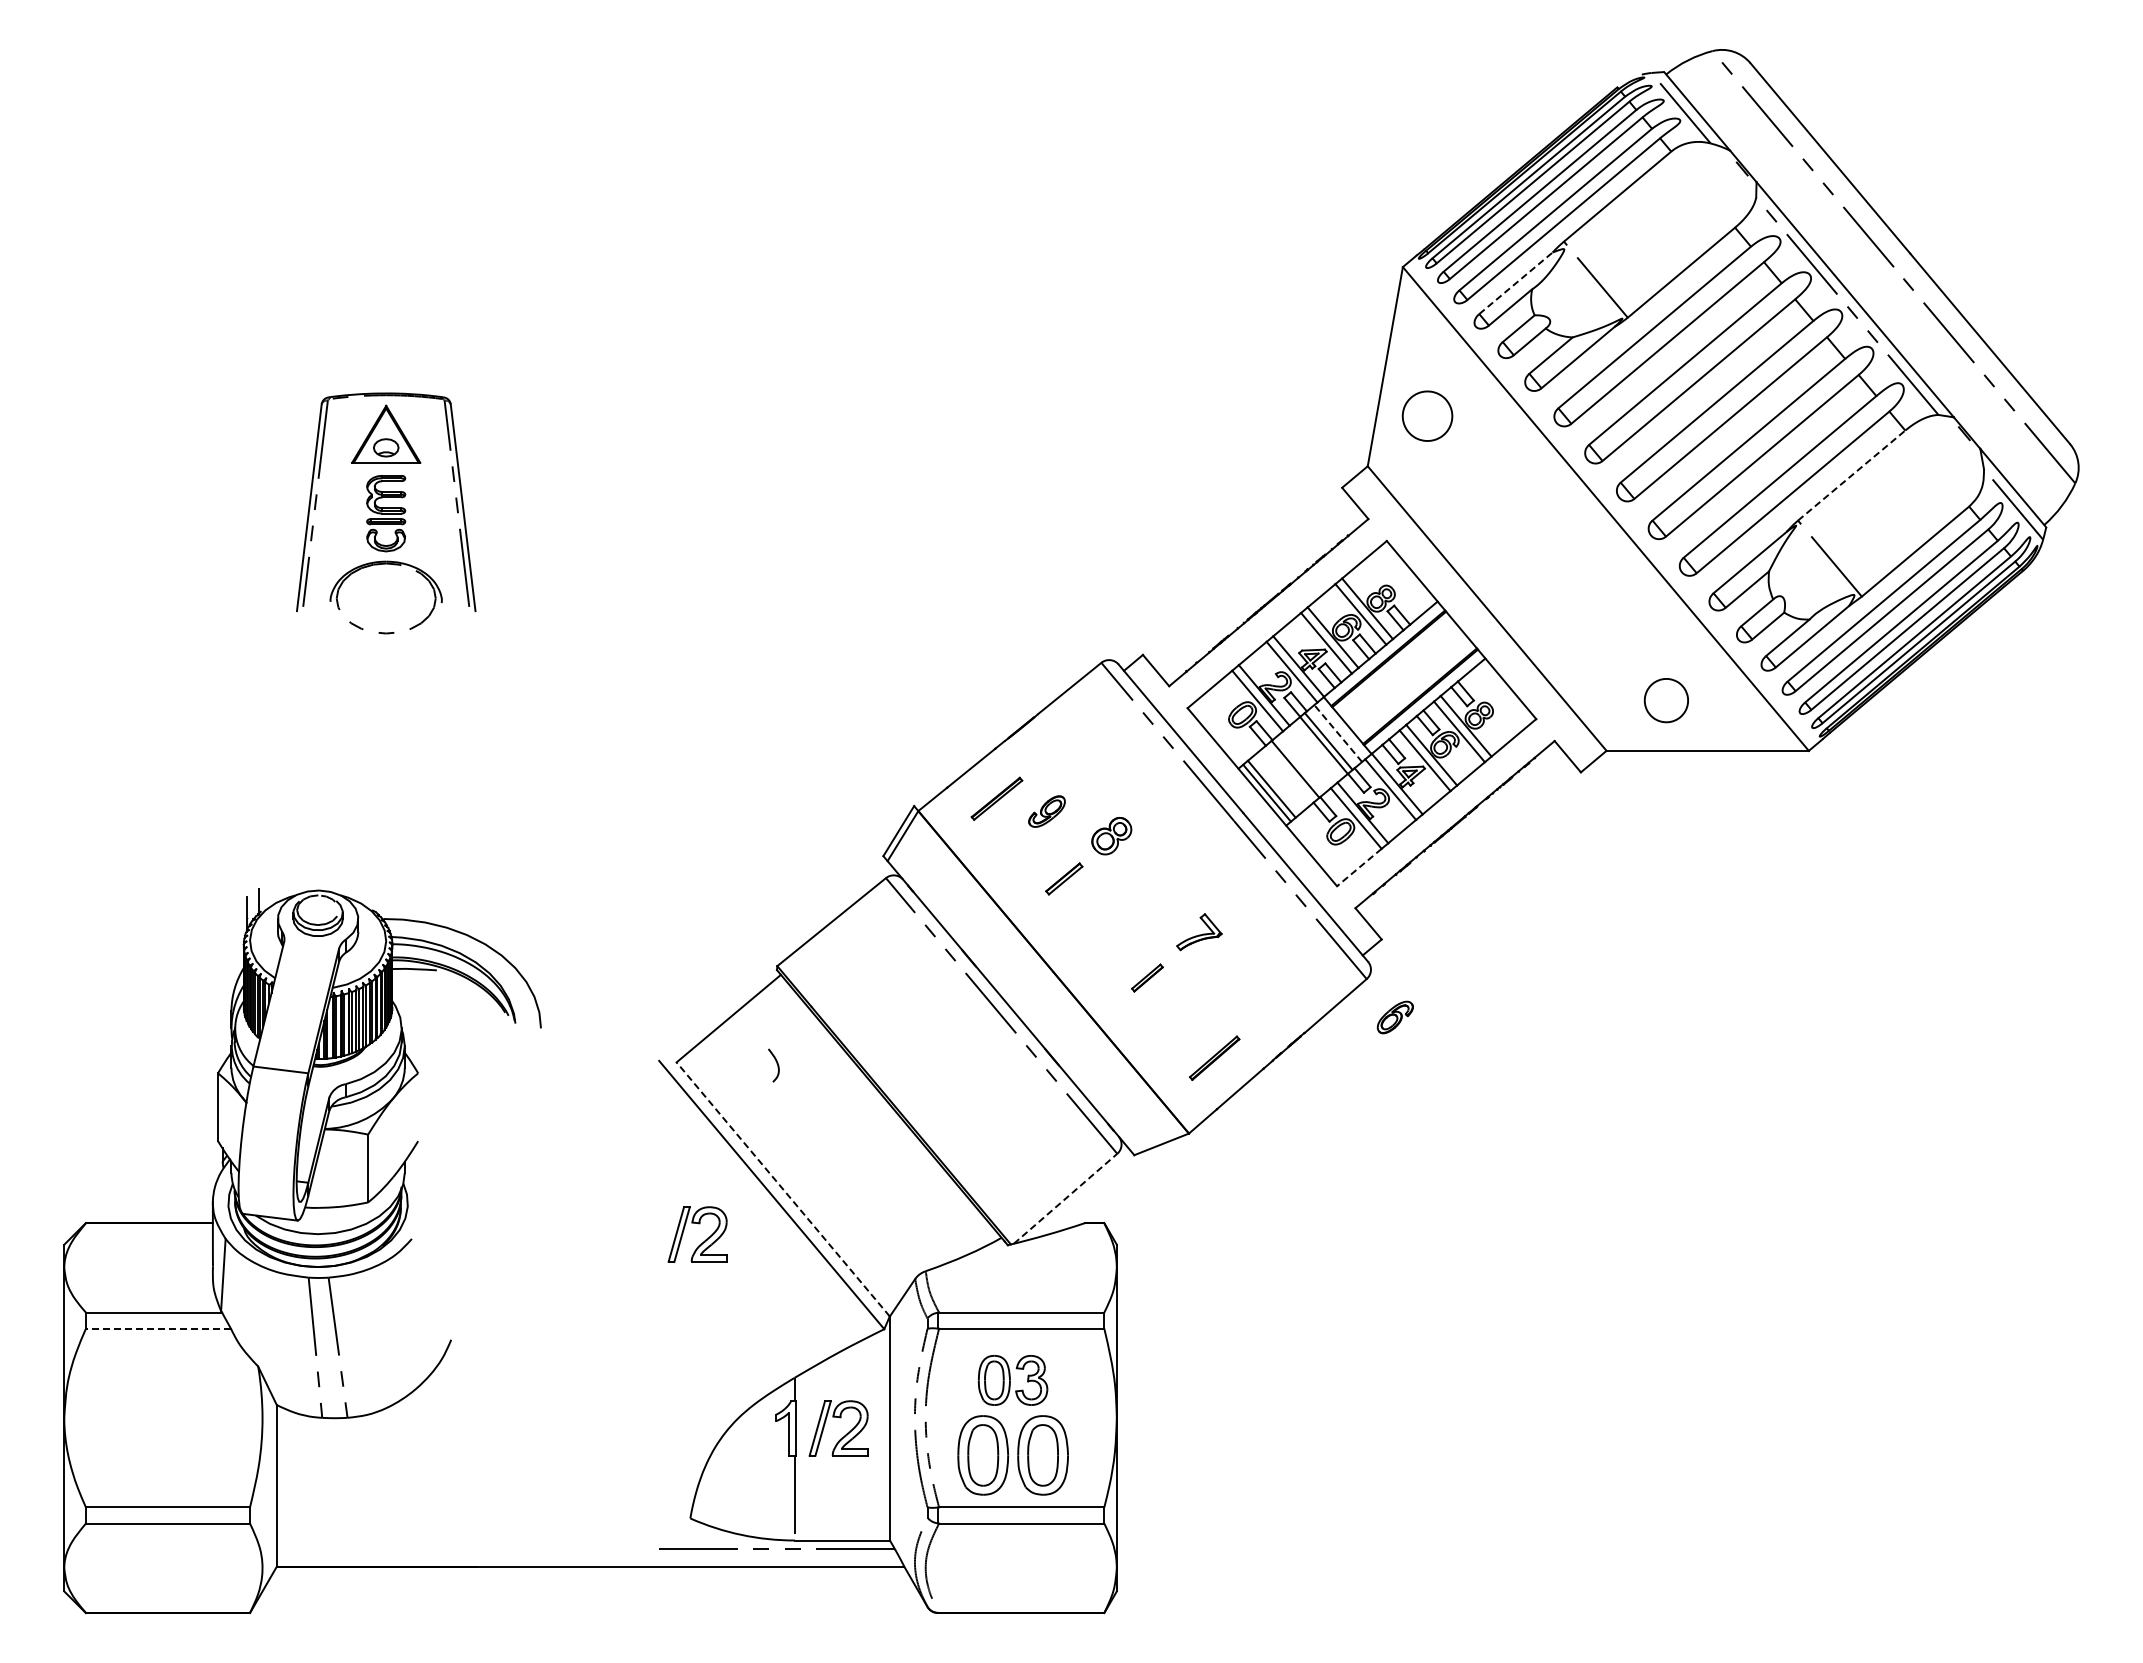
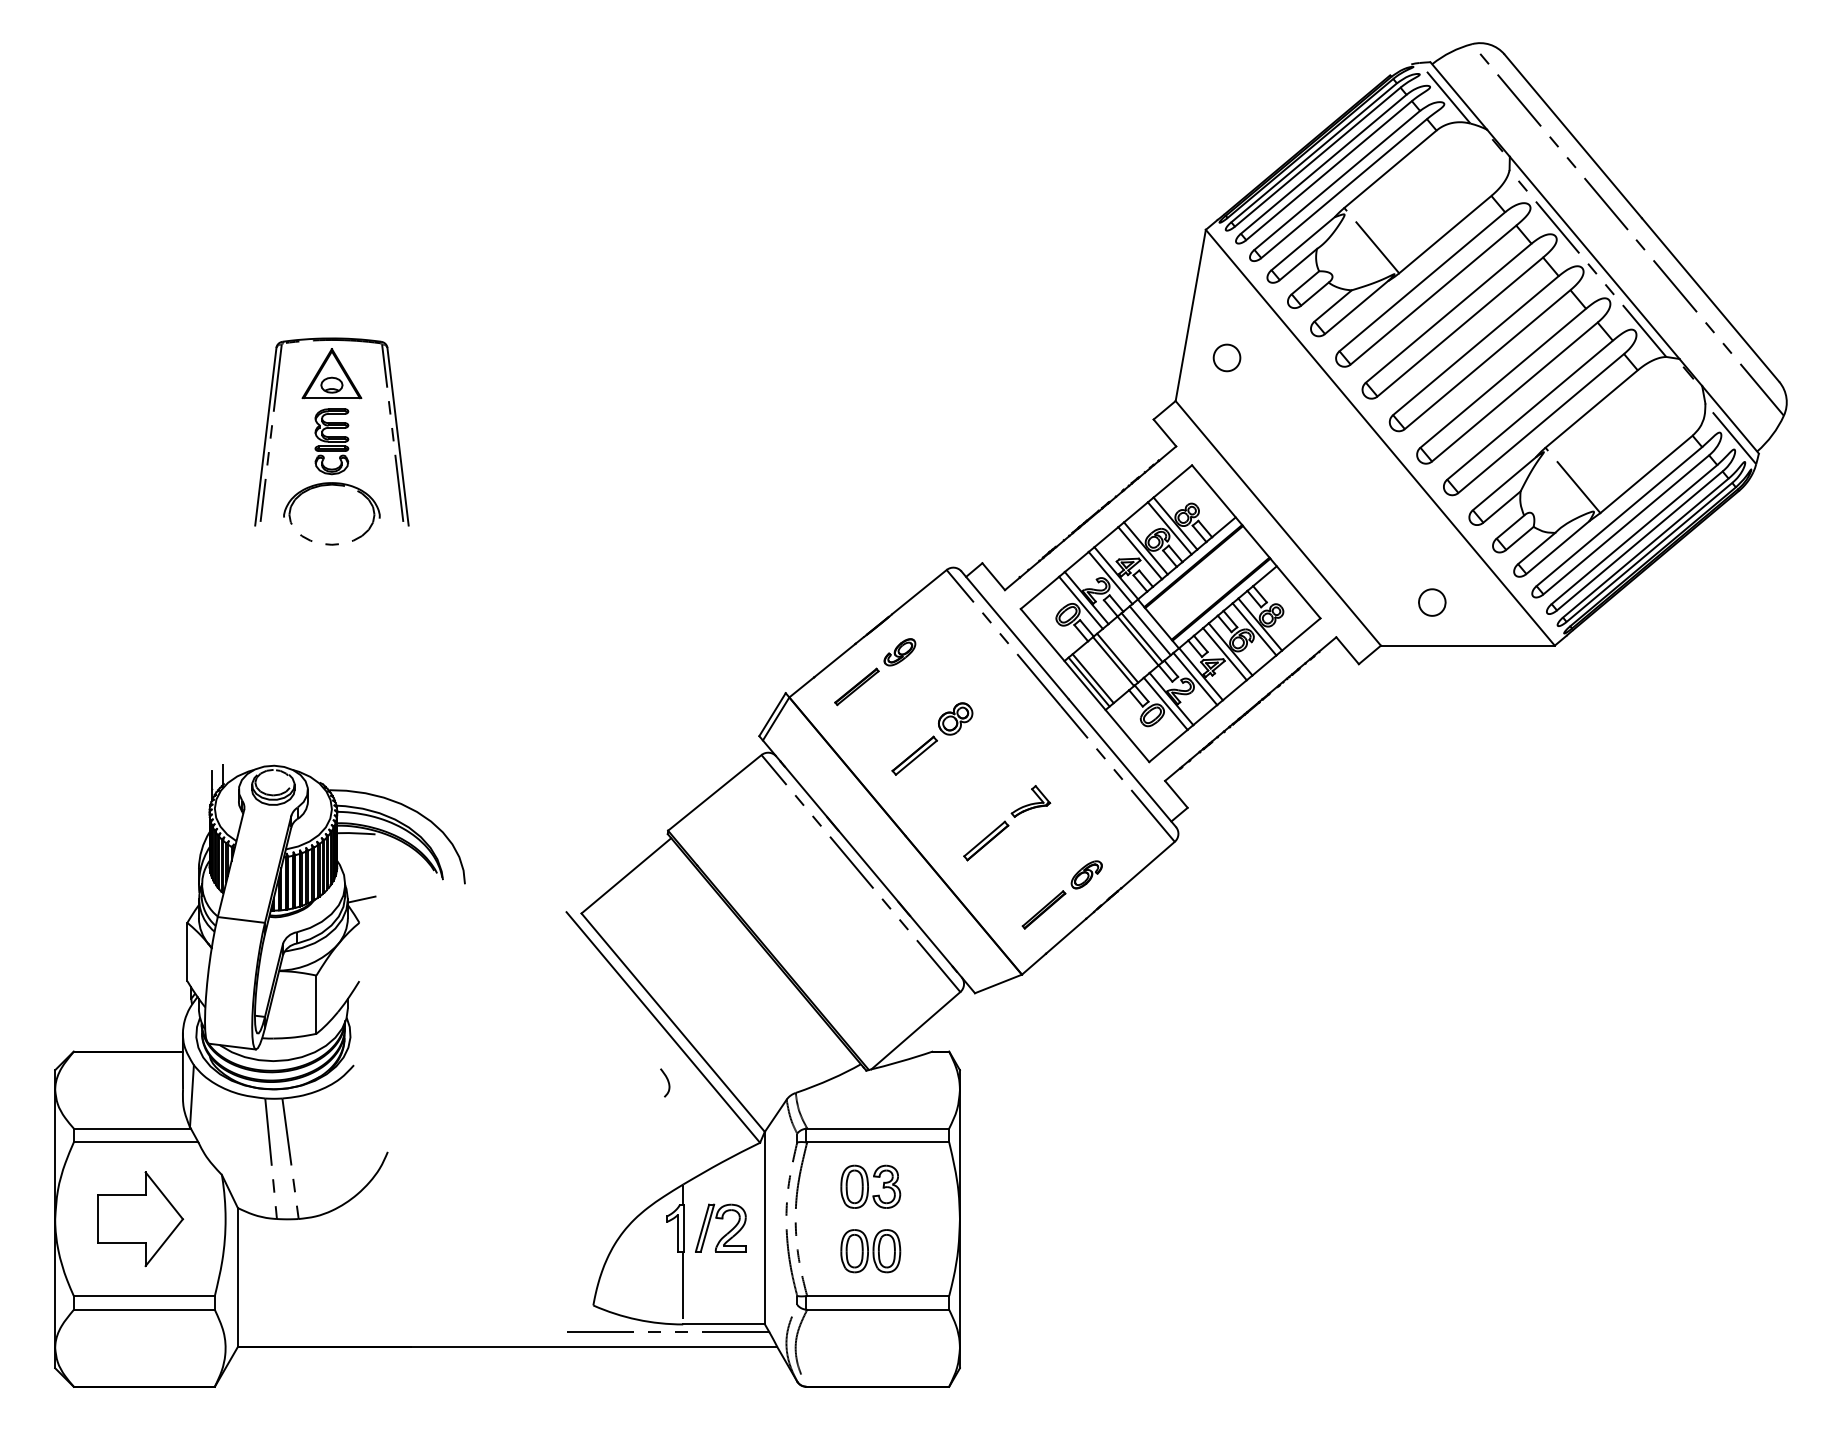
line: (1515, 283) -> (1302, 243), dashed -> solid
part: (1427, 415) -> (1227, 357), size x0.62
line: (1852, 475) -> (1592, 408), dashed -> solid
part: (1665, 700) -> (1431, 602), size x0.71
line: (1337, 733) -> (1149, 630), dashed -> solid
line: (1300, 764) -> (1117, 657), added
part: (1046, 811) -> (899, 652), moved
line: (1358, 867) -> (1167, 745), dashed -> solid
part: (1064, 878) -> (914, 755), size x1.43
part: (1147, 977) -> (986, 840), size x1.67
part: (1394, 1017) -> (1086, 874), moved
line: (420, 1045) -> (361, 898), added
curve: (776, 1063) -> (667, 1081), moved
line: (783, 1189) -> (673, 1022), dashed -> solid
line: (1065, 1198) -> (915, 1030), dashed -> solid
part: (704, 1240) -> (605, 1066), removed
line: (157, 1328) -> (135, 1142), dashed -> solid
part: (163, 1417) -> (140, 1218), added
part: (1012, 1454) -> (870, 1250), size x0.62

